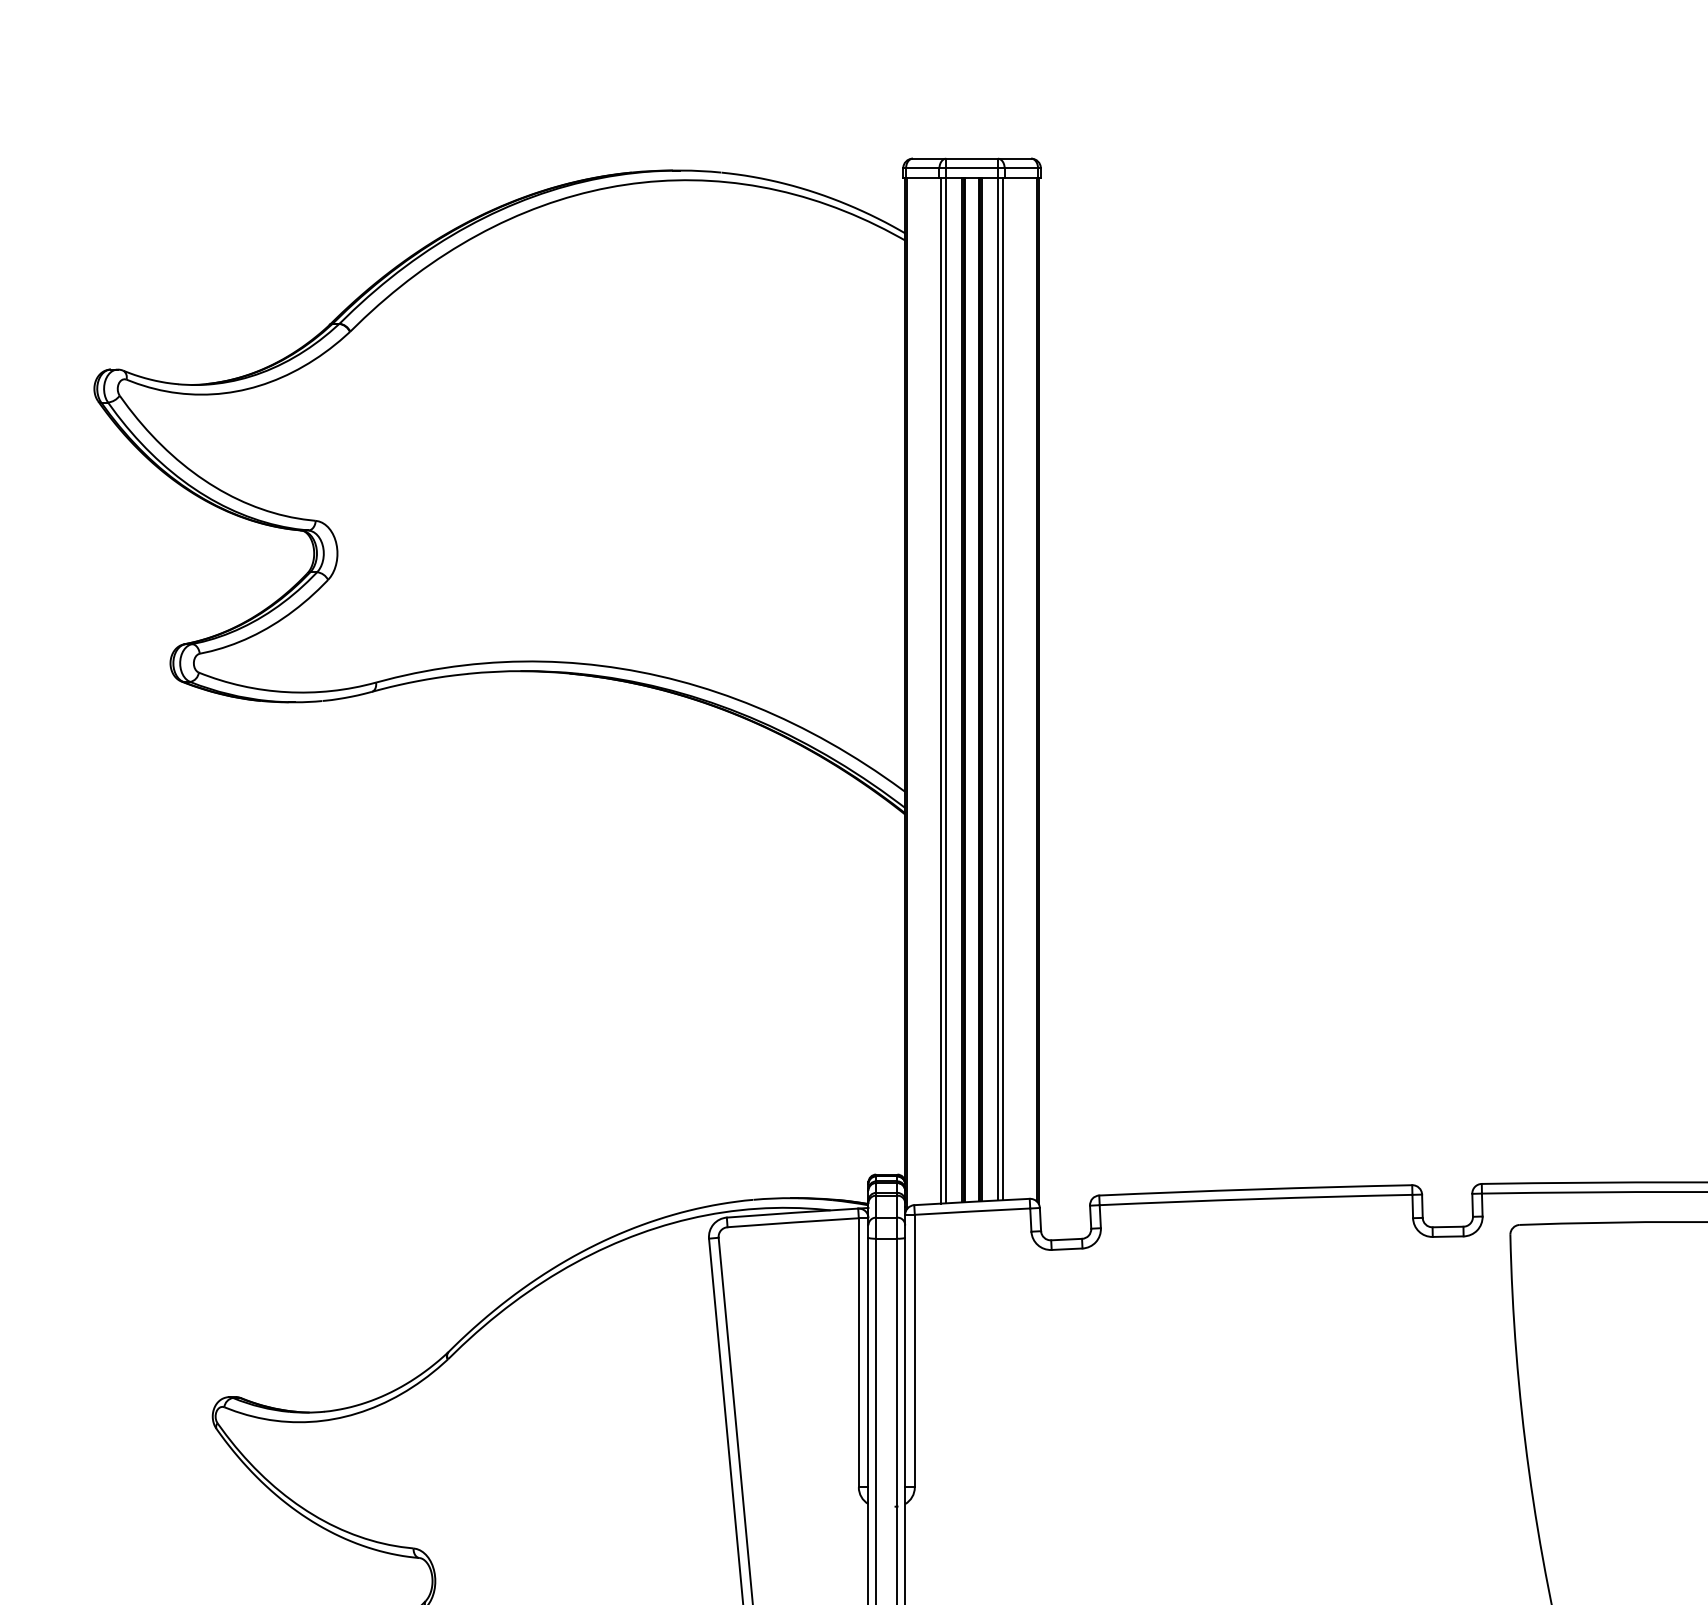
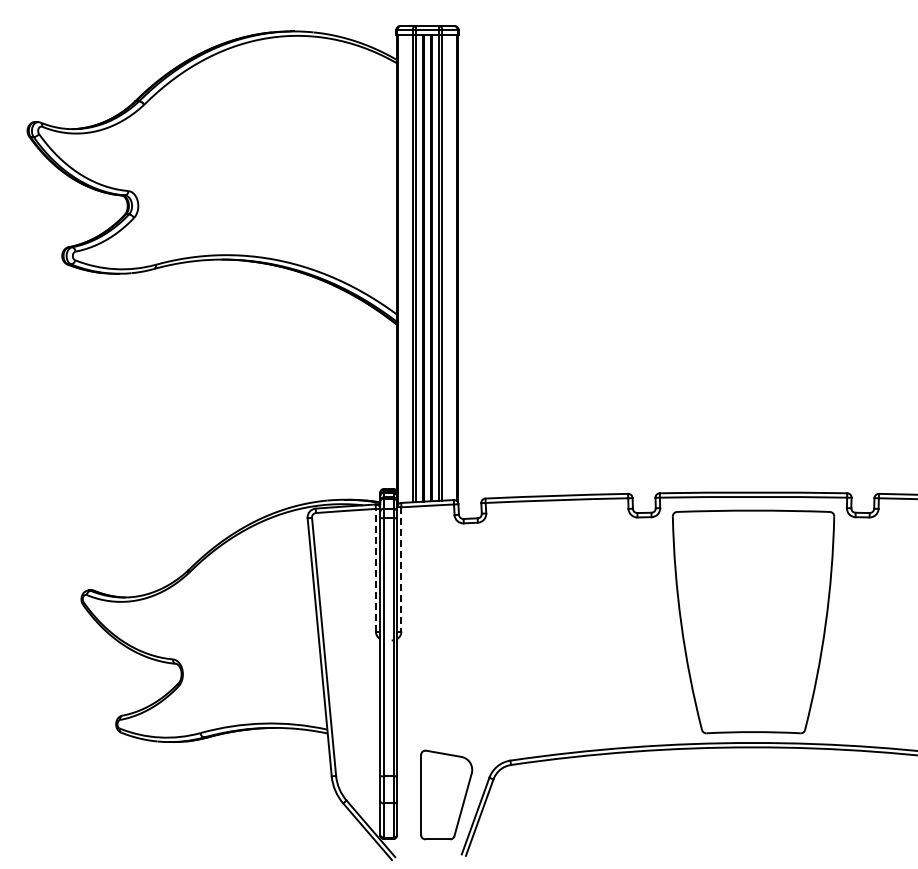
line: (857, 1351) -> (375, 569), solid -> dashed
line: (914, 1351) -> (401, 569), solid -> dashed

